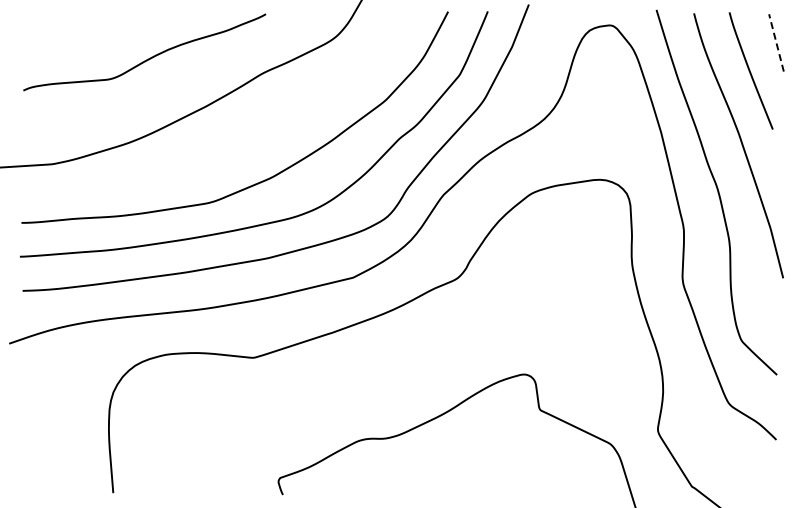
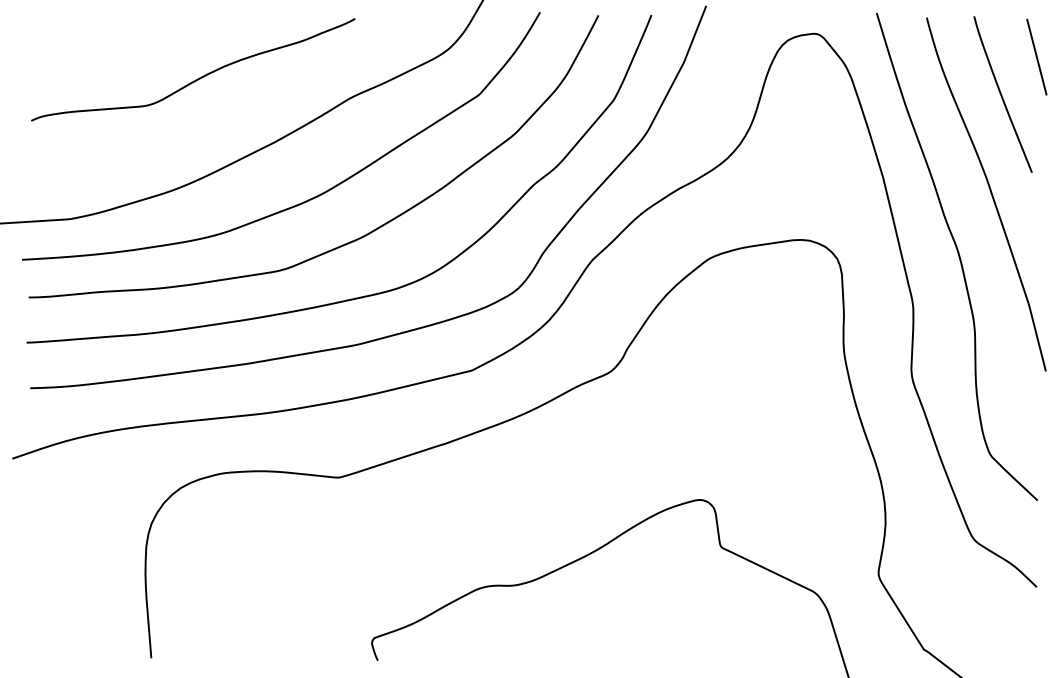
line: (776, 41) -> (1036, 55), dashed -> solid
curve: (227, 150) -> (303, 200), added

